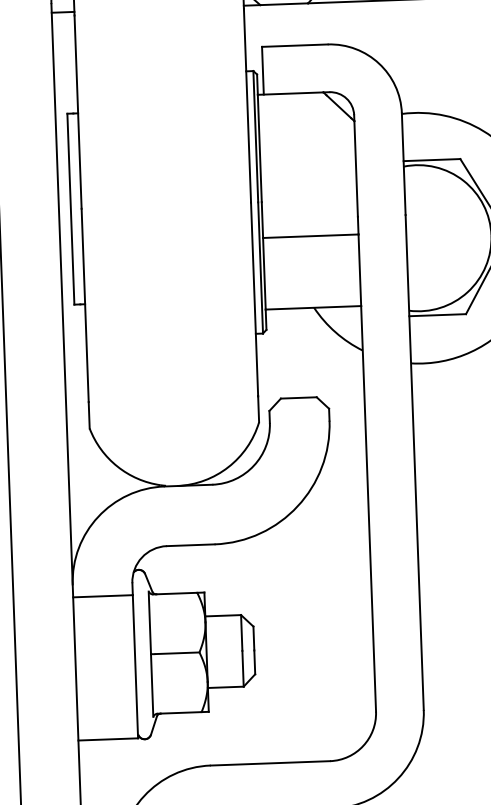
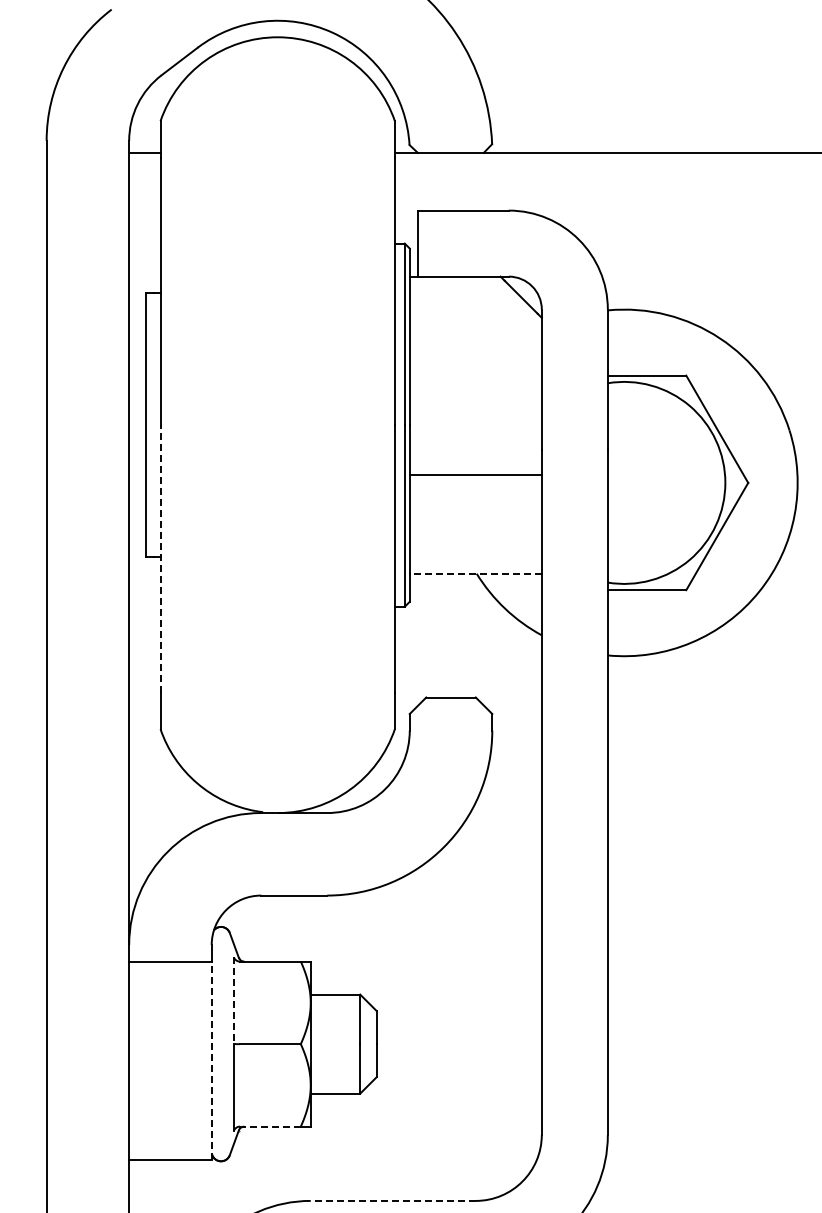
line: (85, 305) -> (160, 558), solid -> dashed
line: (313, 307) -> (475, 573), solid -> dashed
line: (149, 623) -> (233, 1001), solid -> dashed
line: (135, 666) -> (211, 1060), solid -> dashed
line: (181, 712) -> (272, 1126), solid -> dashed
line: (270, 763) -> (393, 1200), solid -> dashed

